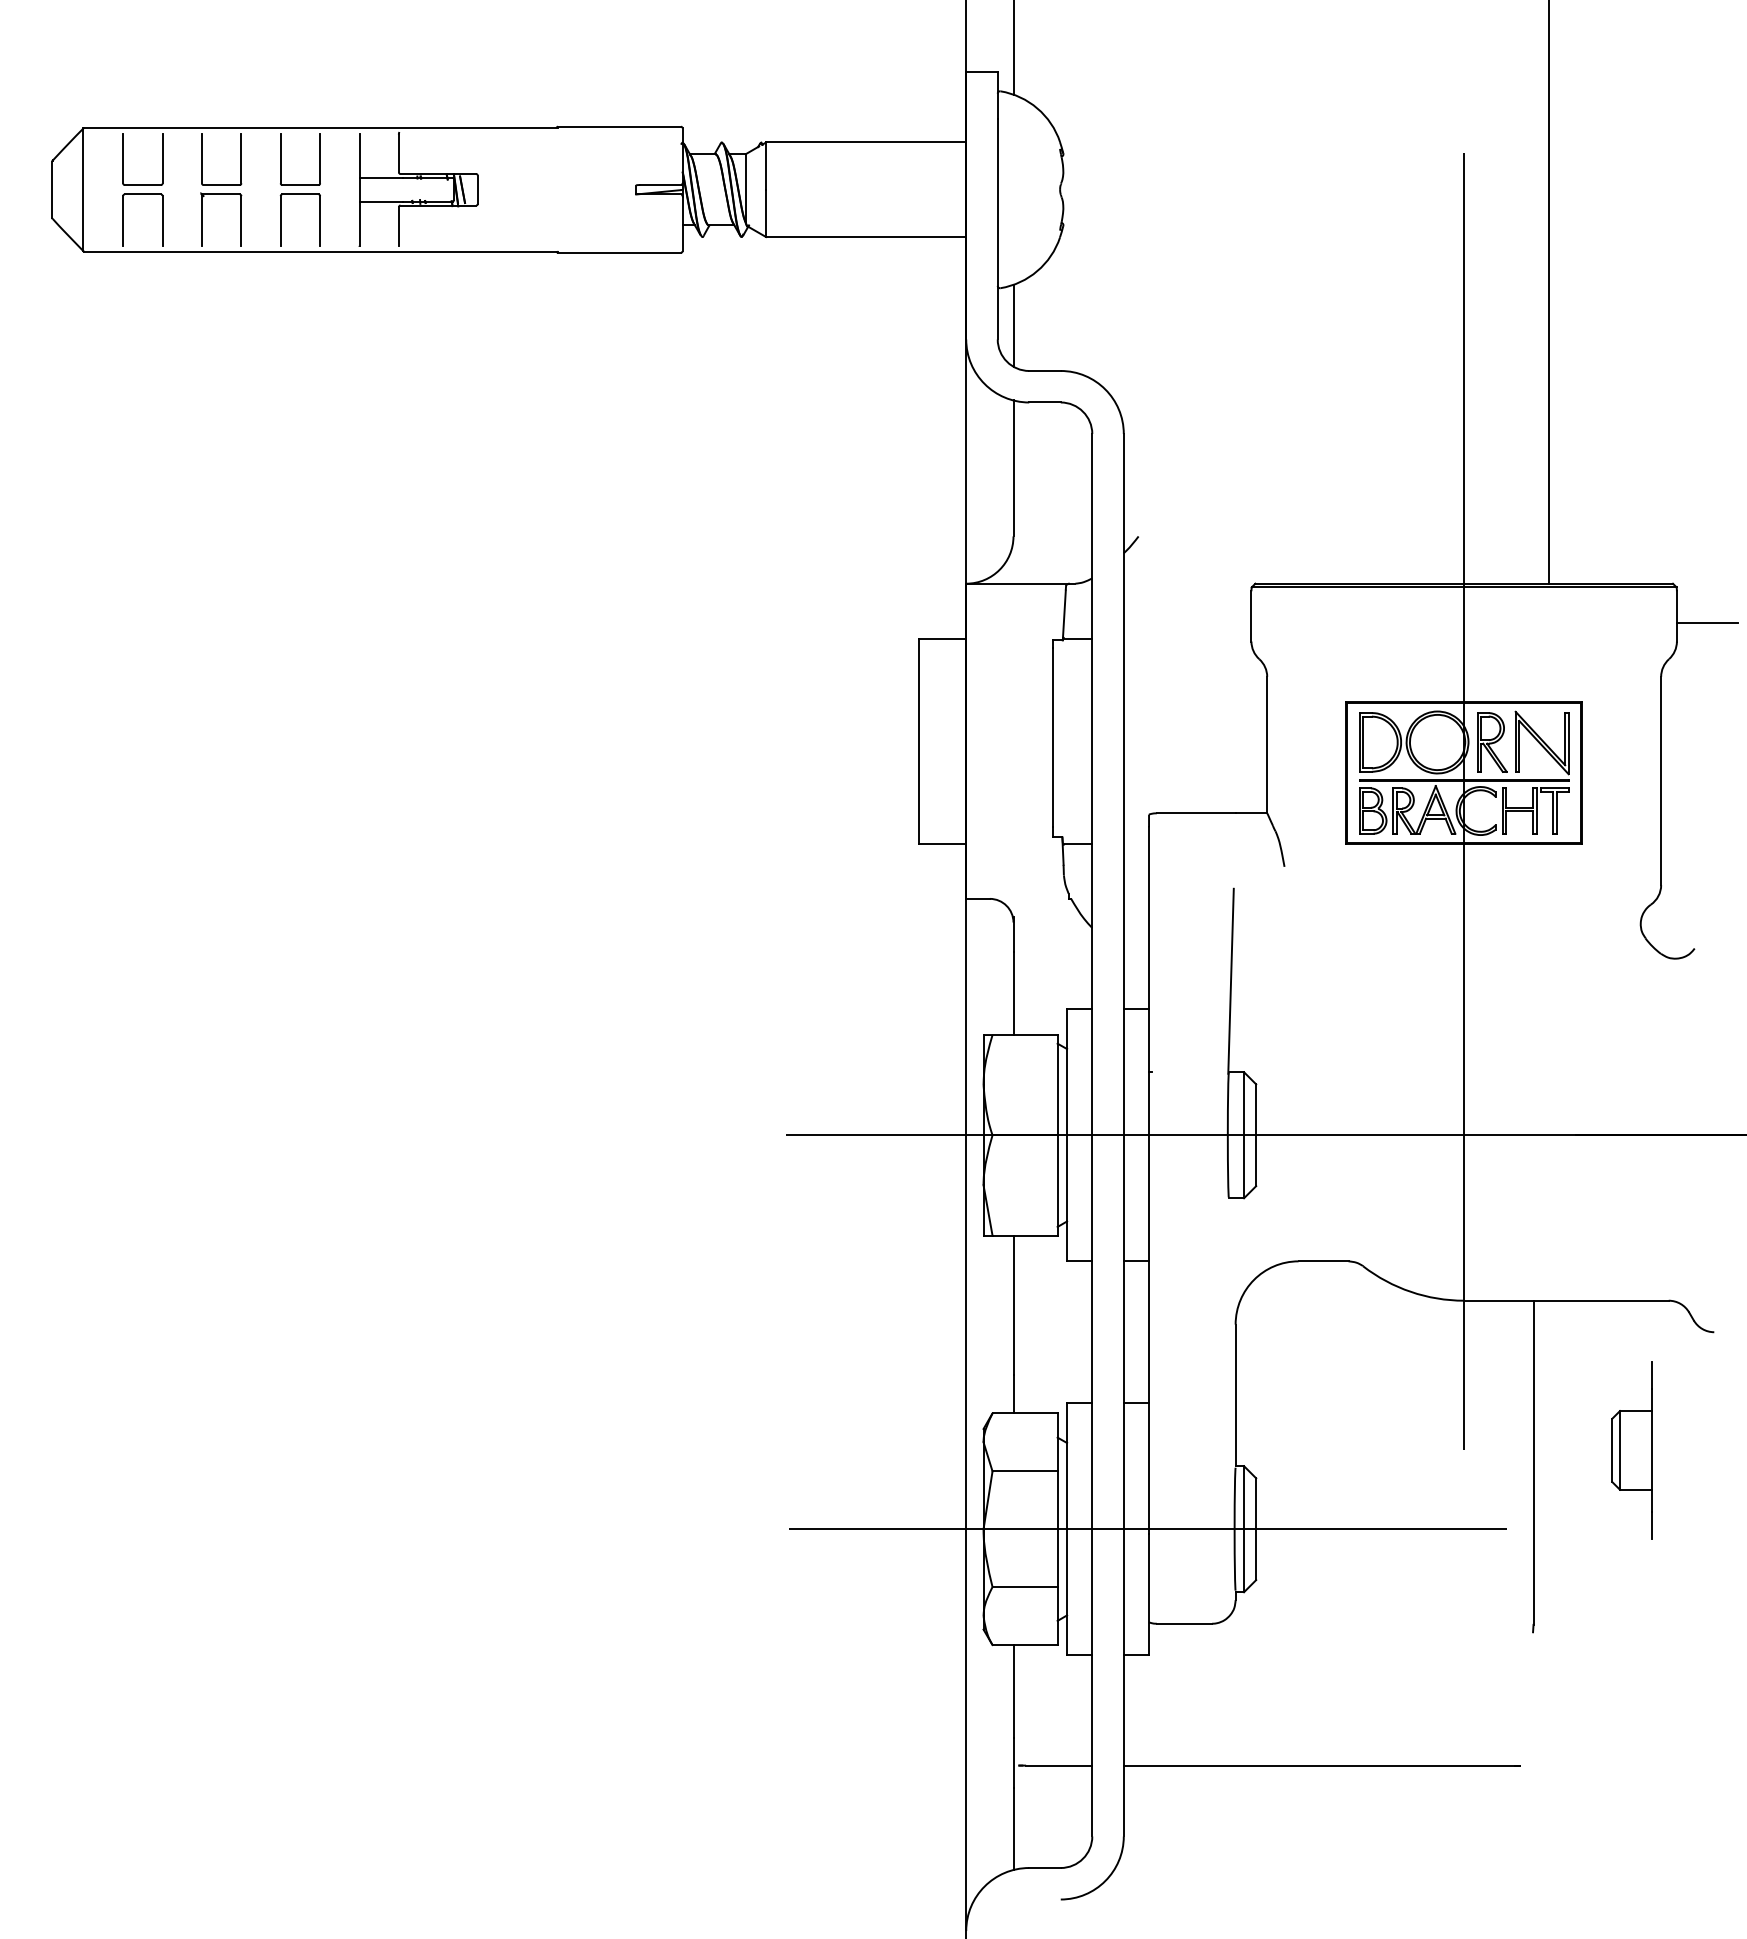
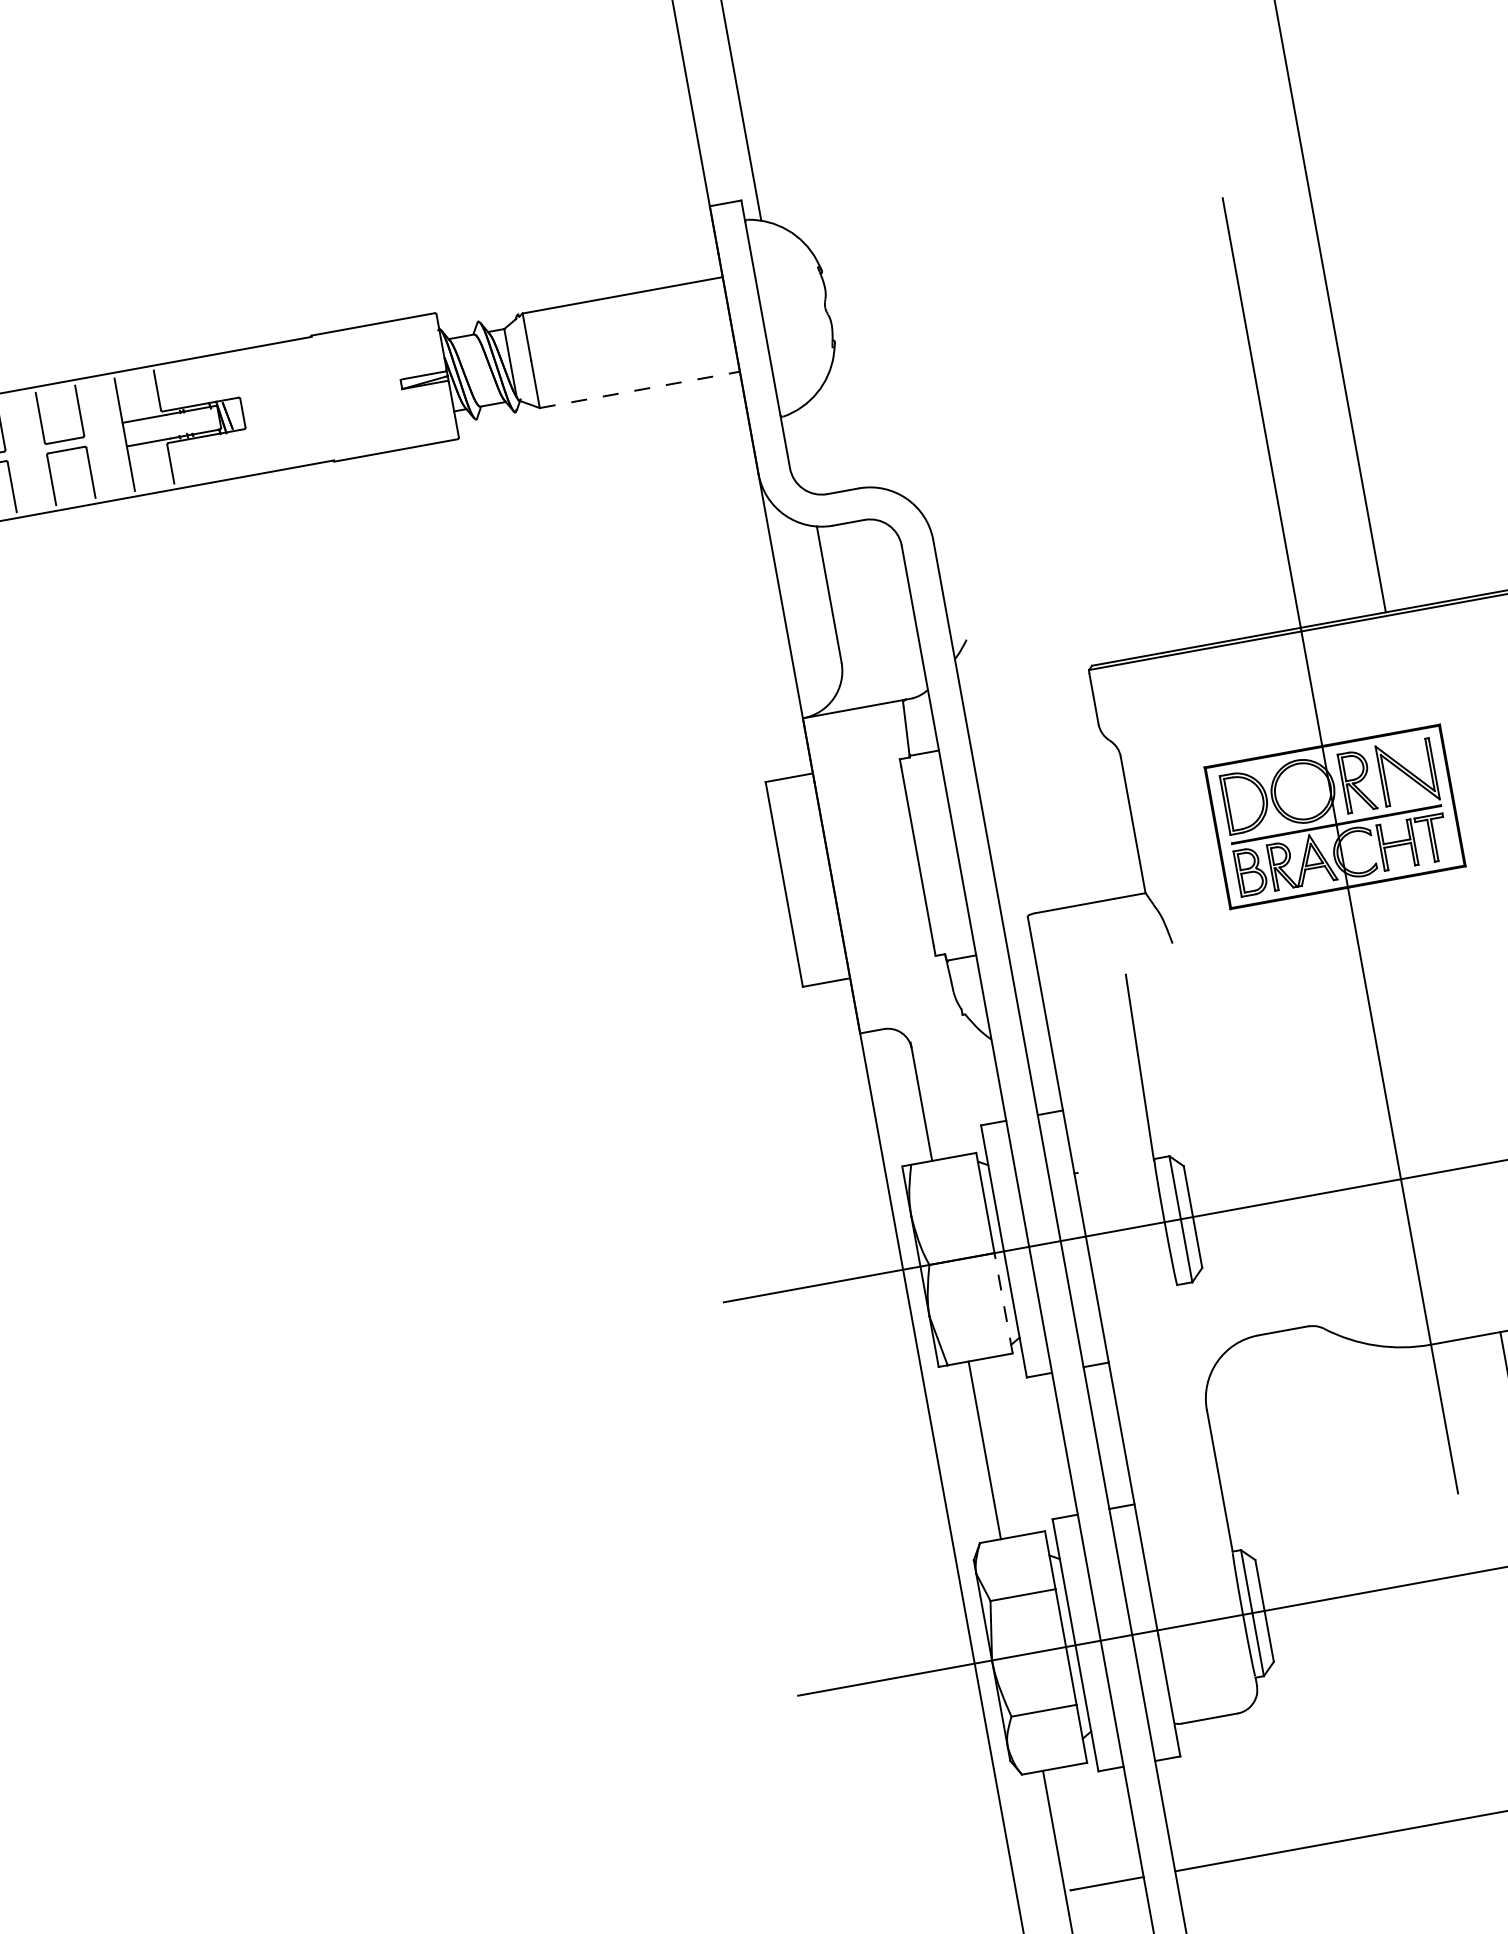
line: (866, 237) -> (640, 390), solid -> dashed
line: (1013, 325) -> (803, 451), removed
line: (1057, 1184) -> (1003, 1302), solid -> dashed

